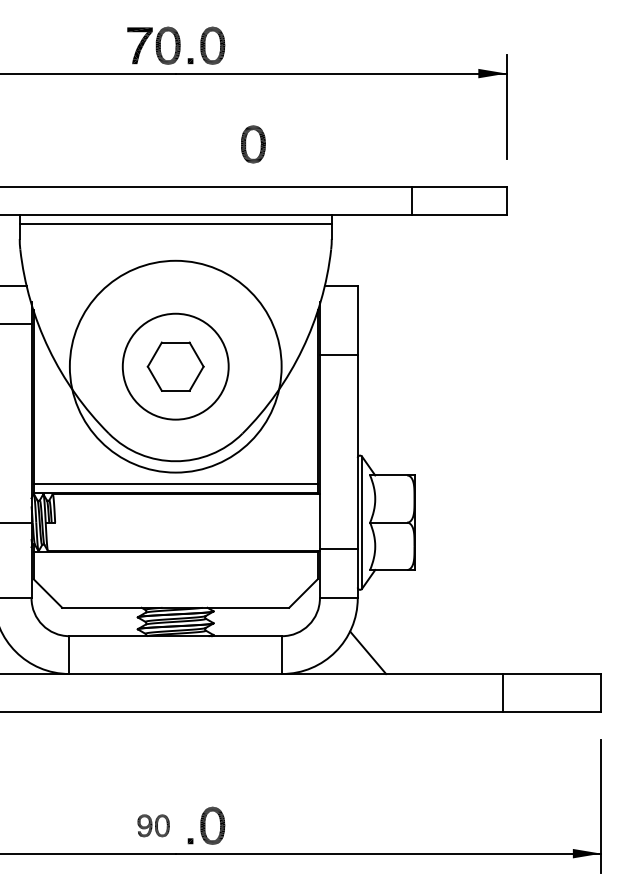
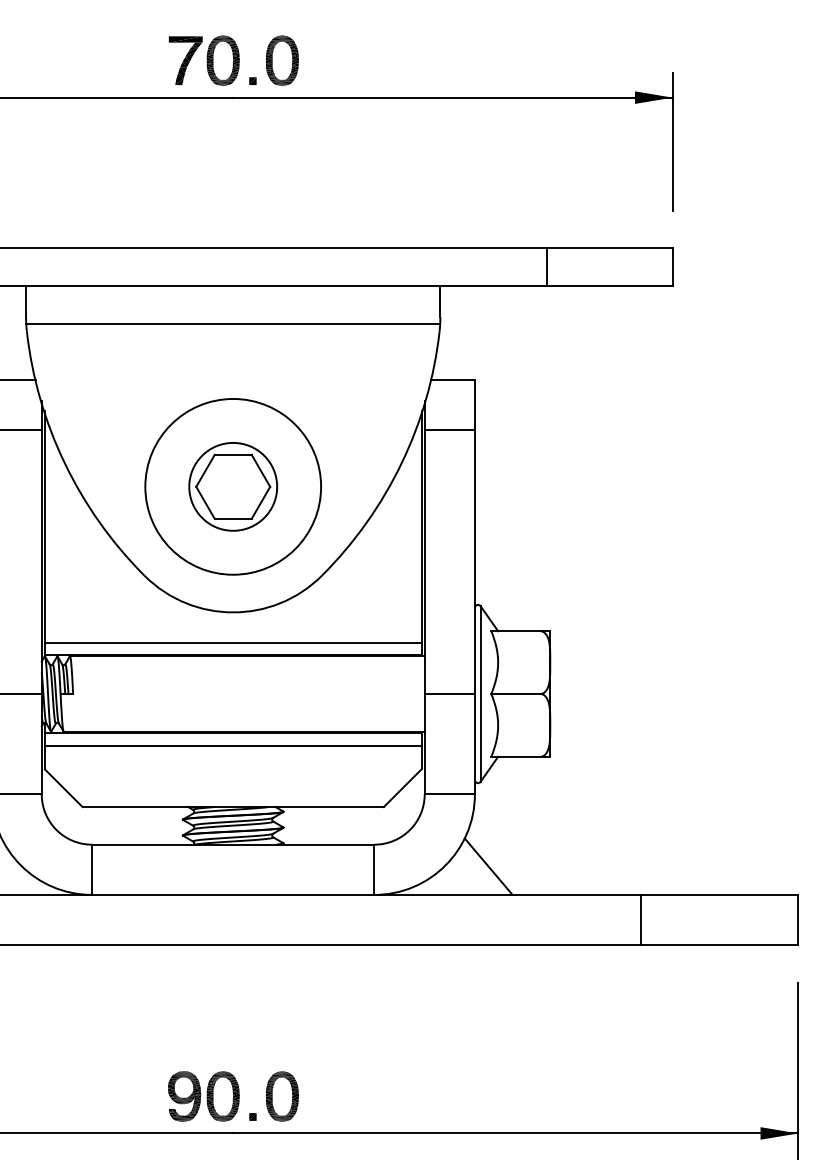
part: (253, 144) -> (336, 191), removed
line: (175, 224) -> (233, 323), moved
line: (338, 355) -> (449, 430), moved
circle: (175, 366) -> (233, 486), size x0.62
circle: (175, 366) -> (233, 486), size x0.62
line: (338, 549) -> (449, 694), moved
line: (175, 561) -> (232, 745), added
line: (502, 692) -> (641, 919), moved
part: (153, 825) -> (203, 1096), size x1.67

